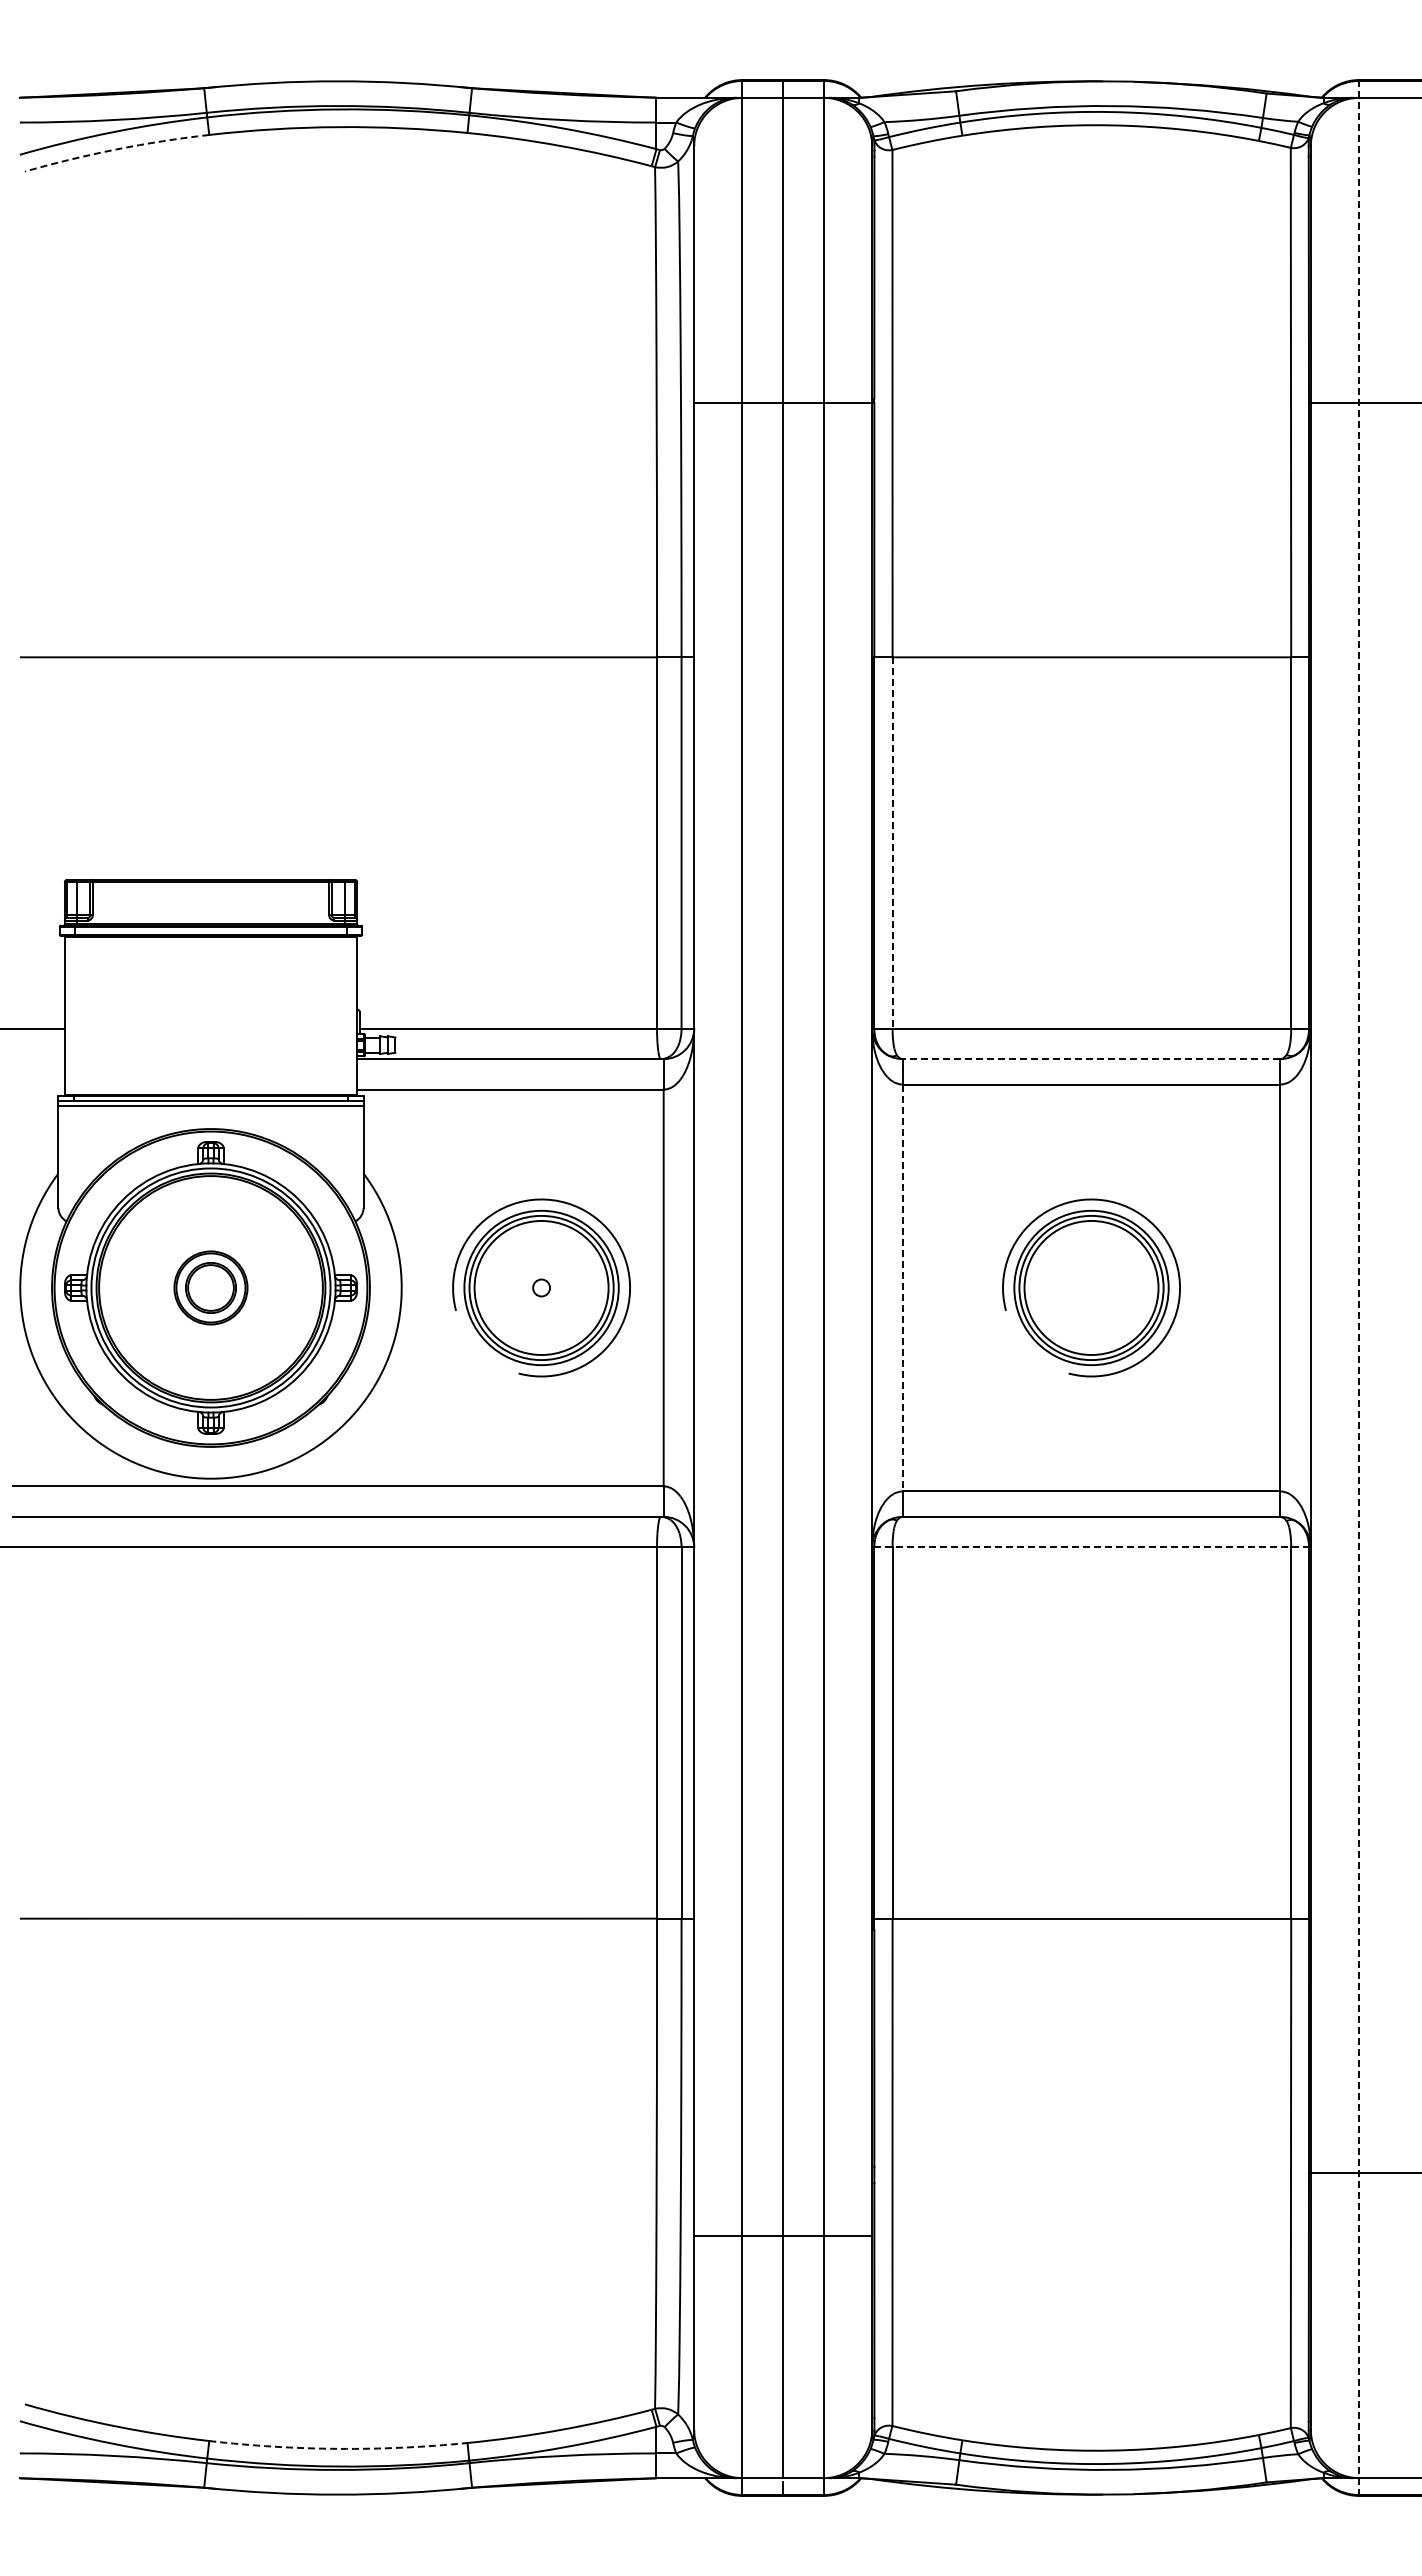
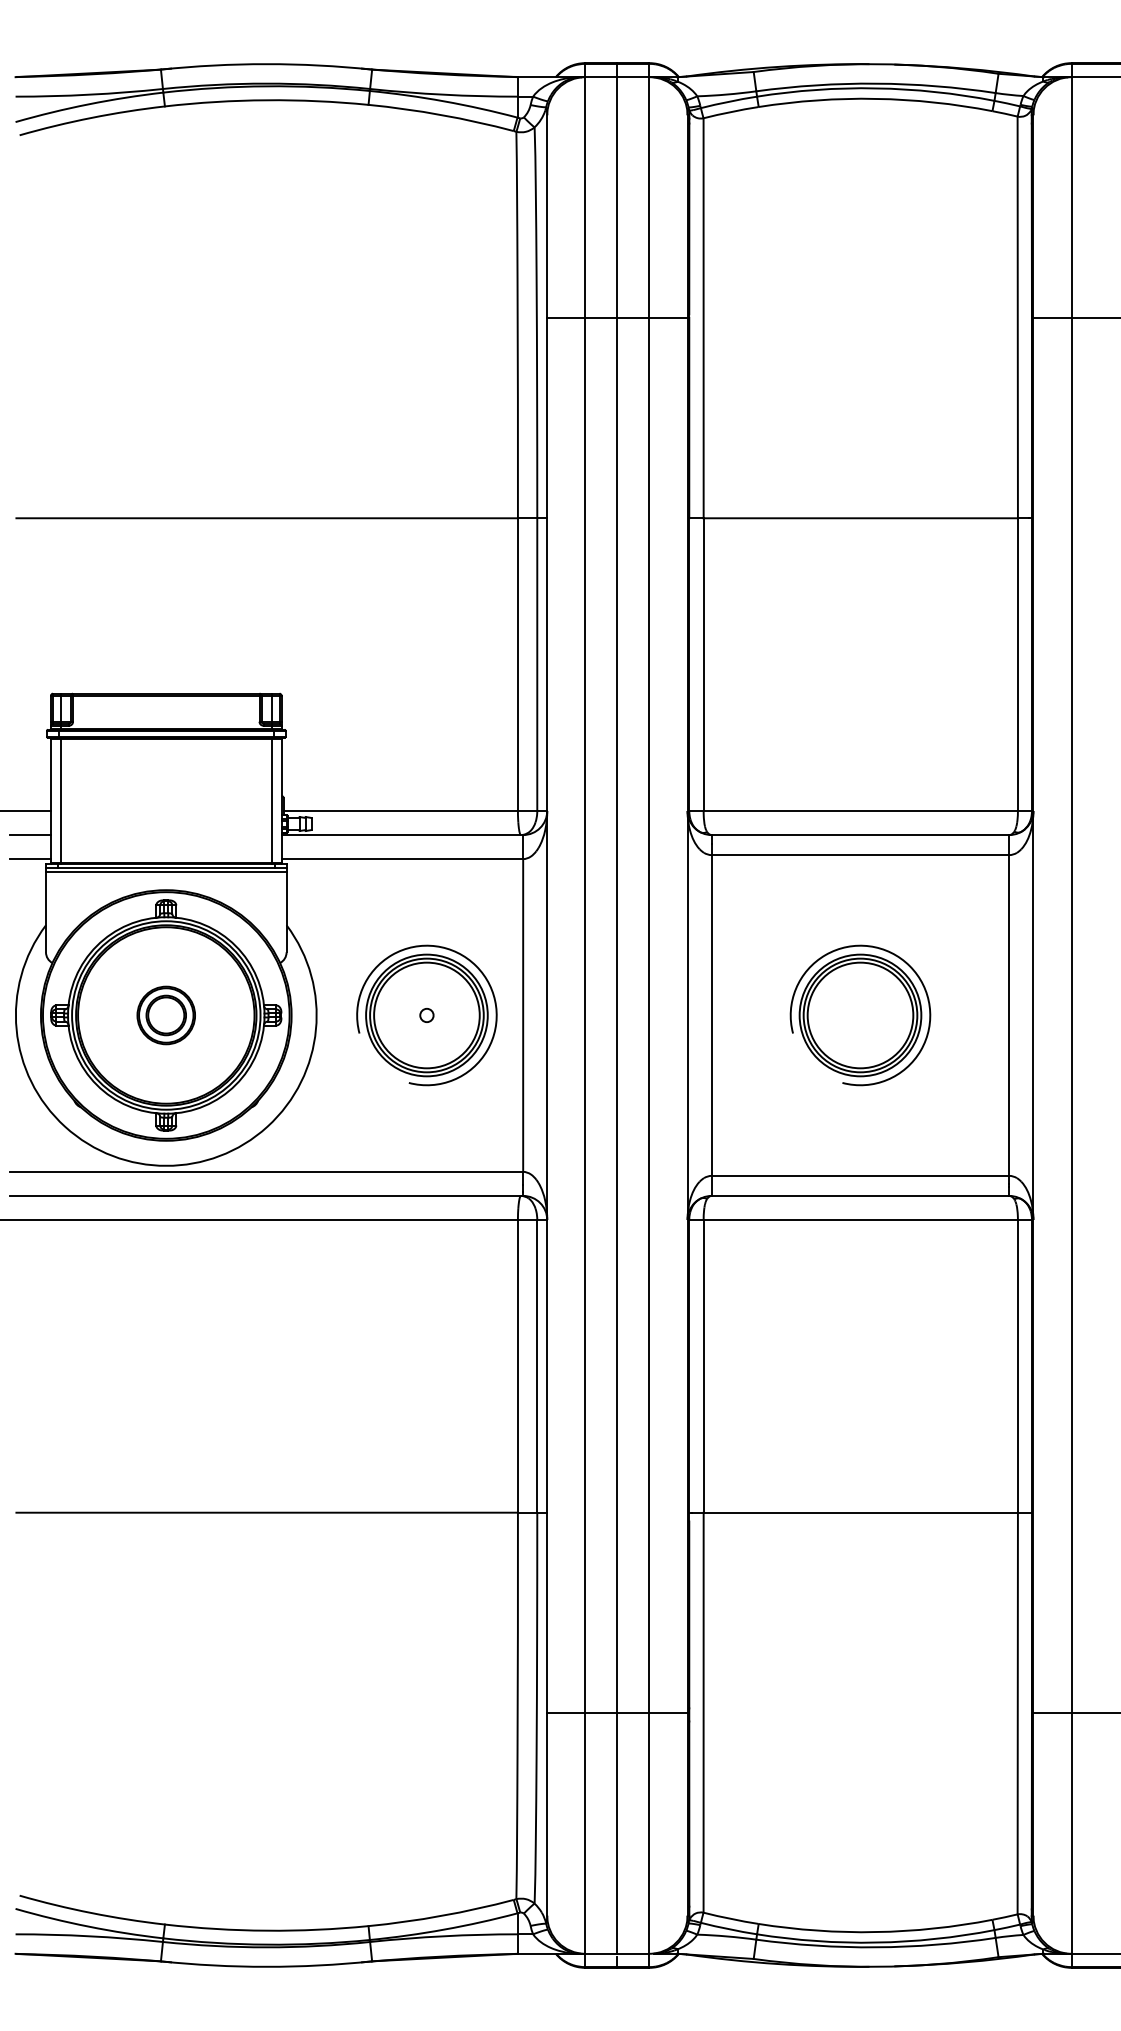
arc: (116, 149) -> (91, 117), dashed -> solid
line: (892, 842) -> (703, 664), dashed -> solid
line: (77, 1015) -> (61, 800), added
line: (344, 1015) -> (271, 800), added
line: (38, 1059) -> (30, 835), added
line: (1091, 1059) -> (860, 835), dashed -> solid
line: (38, 1089) -> (30, 859), added
line: (1359, 1287) -> (1071, 1015), dashed -> solid
line: (902, 1288) -> (711, 1015), dashed -> solid
line: (1092, 1547) -> (861, 1220), dashed -> solid
line: (783, 2235) -> (617, 1712), moved
arc: (338, 2448) -> (266, 1930), dashed -> solid

